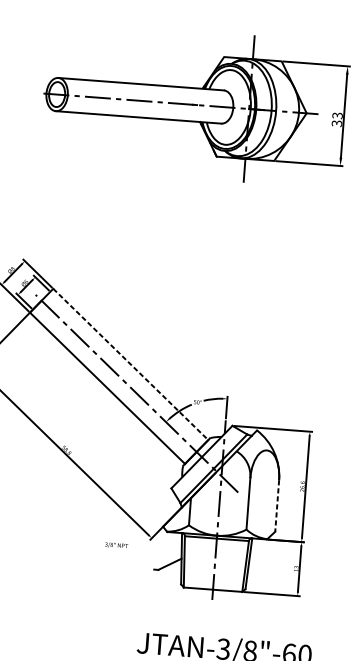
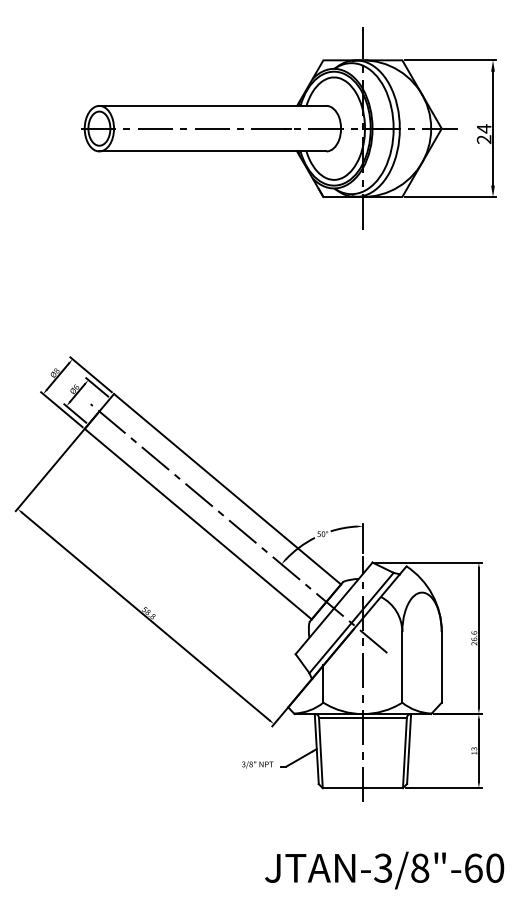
text: (336, 119) -> (483, 134), 33 -> 24
line: (130, 364) -> (227, 489), dashed -> solid
line: (276, 506) -> (441, 667), dashed -> solid
text: (116, 545) -> (257, 764), moved

